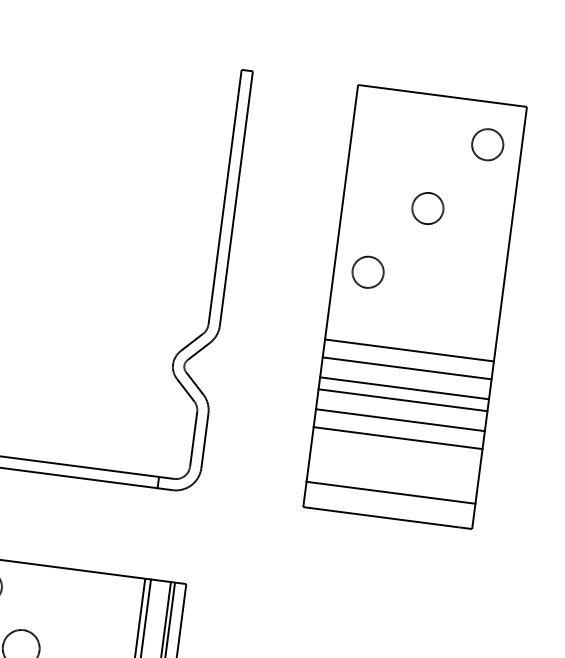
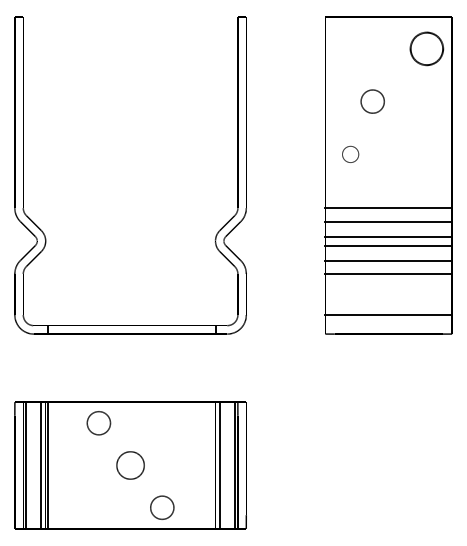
part: (487, 144) -> (426, 48), size x1.4
part: (427, 208) -> (372, 101), moved
part: (367, 272) -> (350, 154), size x0.7

